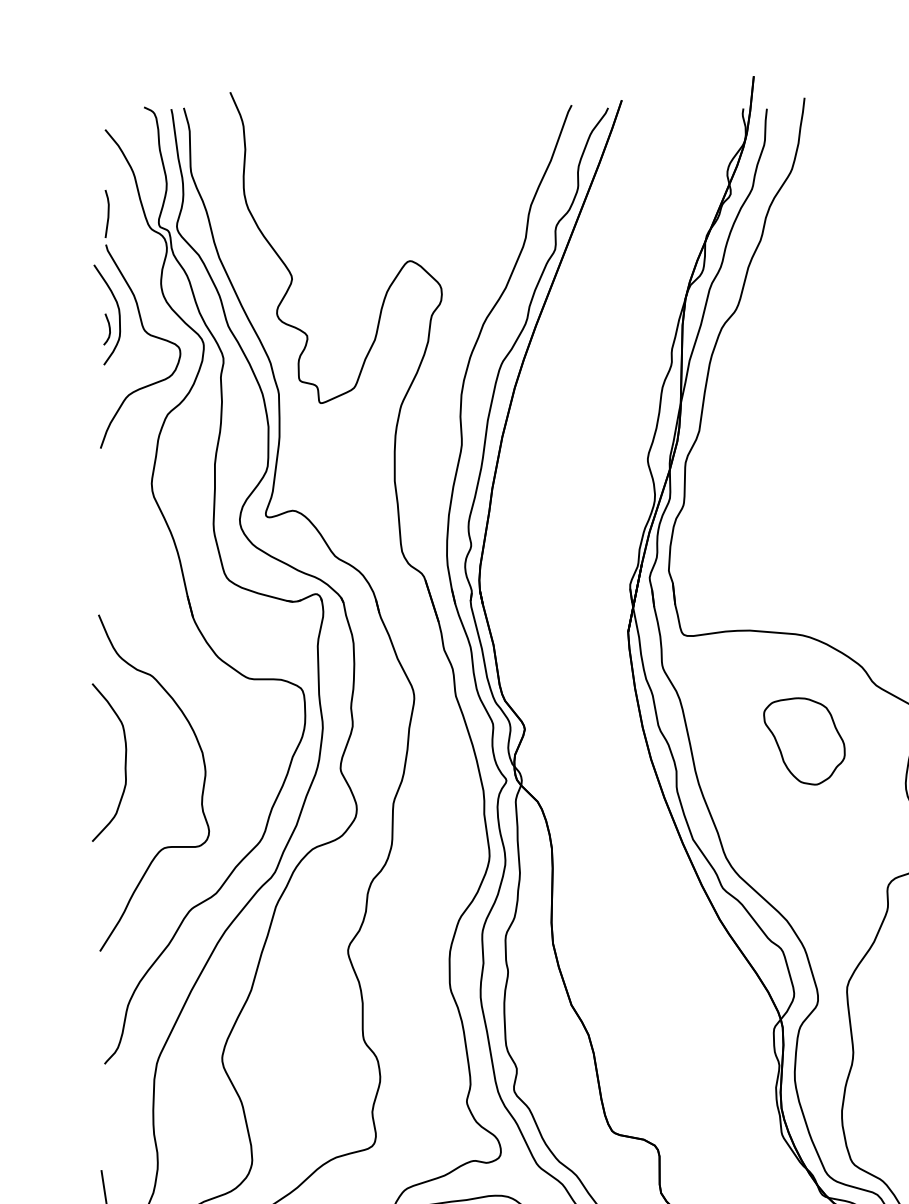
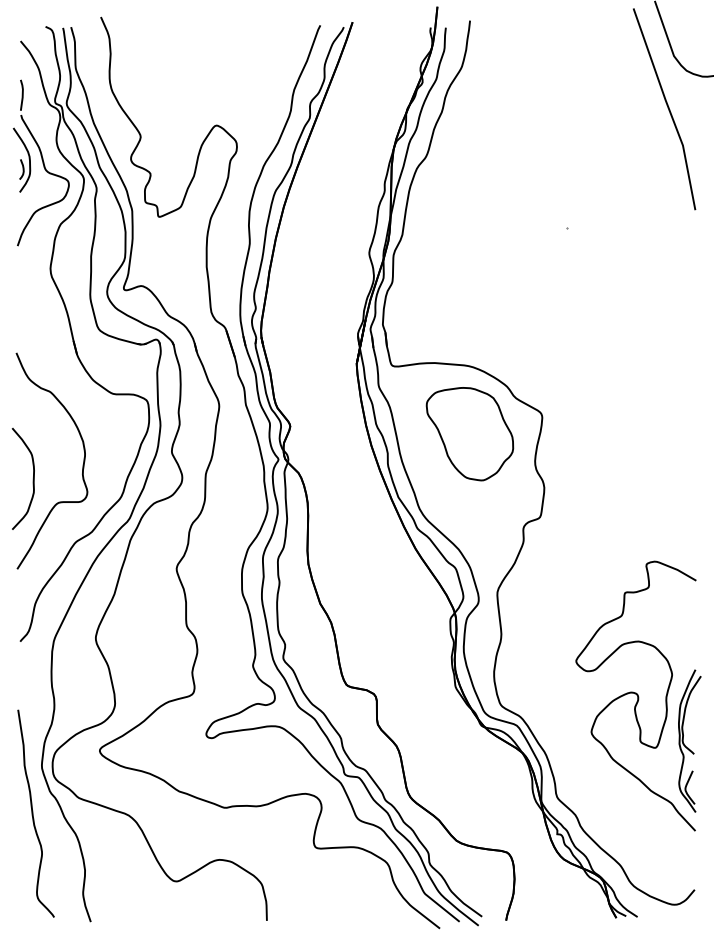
part: (803, 741) -> (469, 434), size x1.67
curve: (123, 763) -> (32, 479), moved

